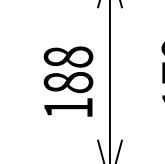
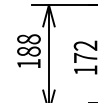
text: (67, 80) -> (28, 50), moved

